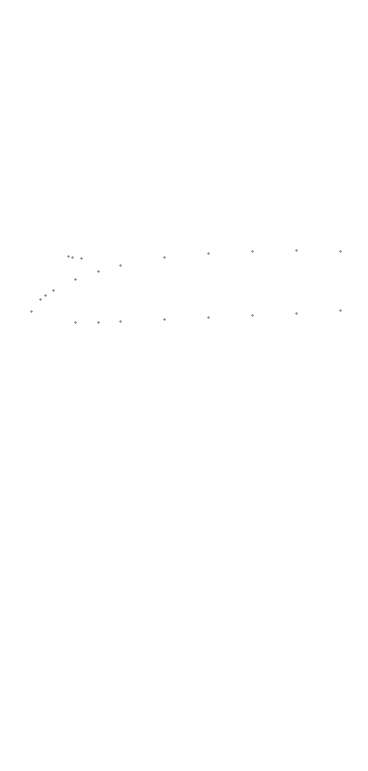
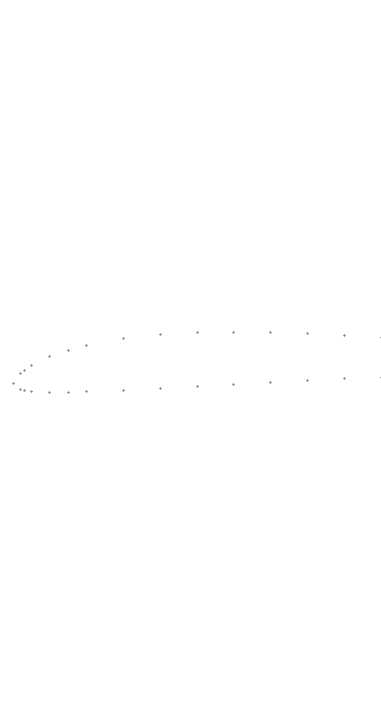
part: (74, 257) -> (25, 390), moved

